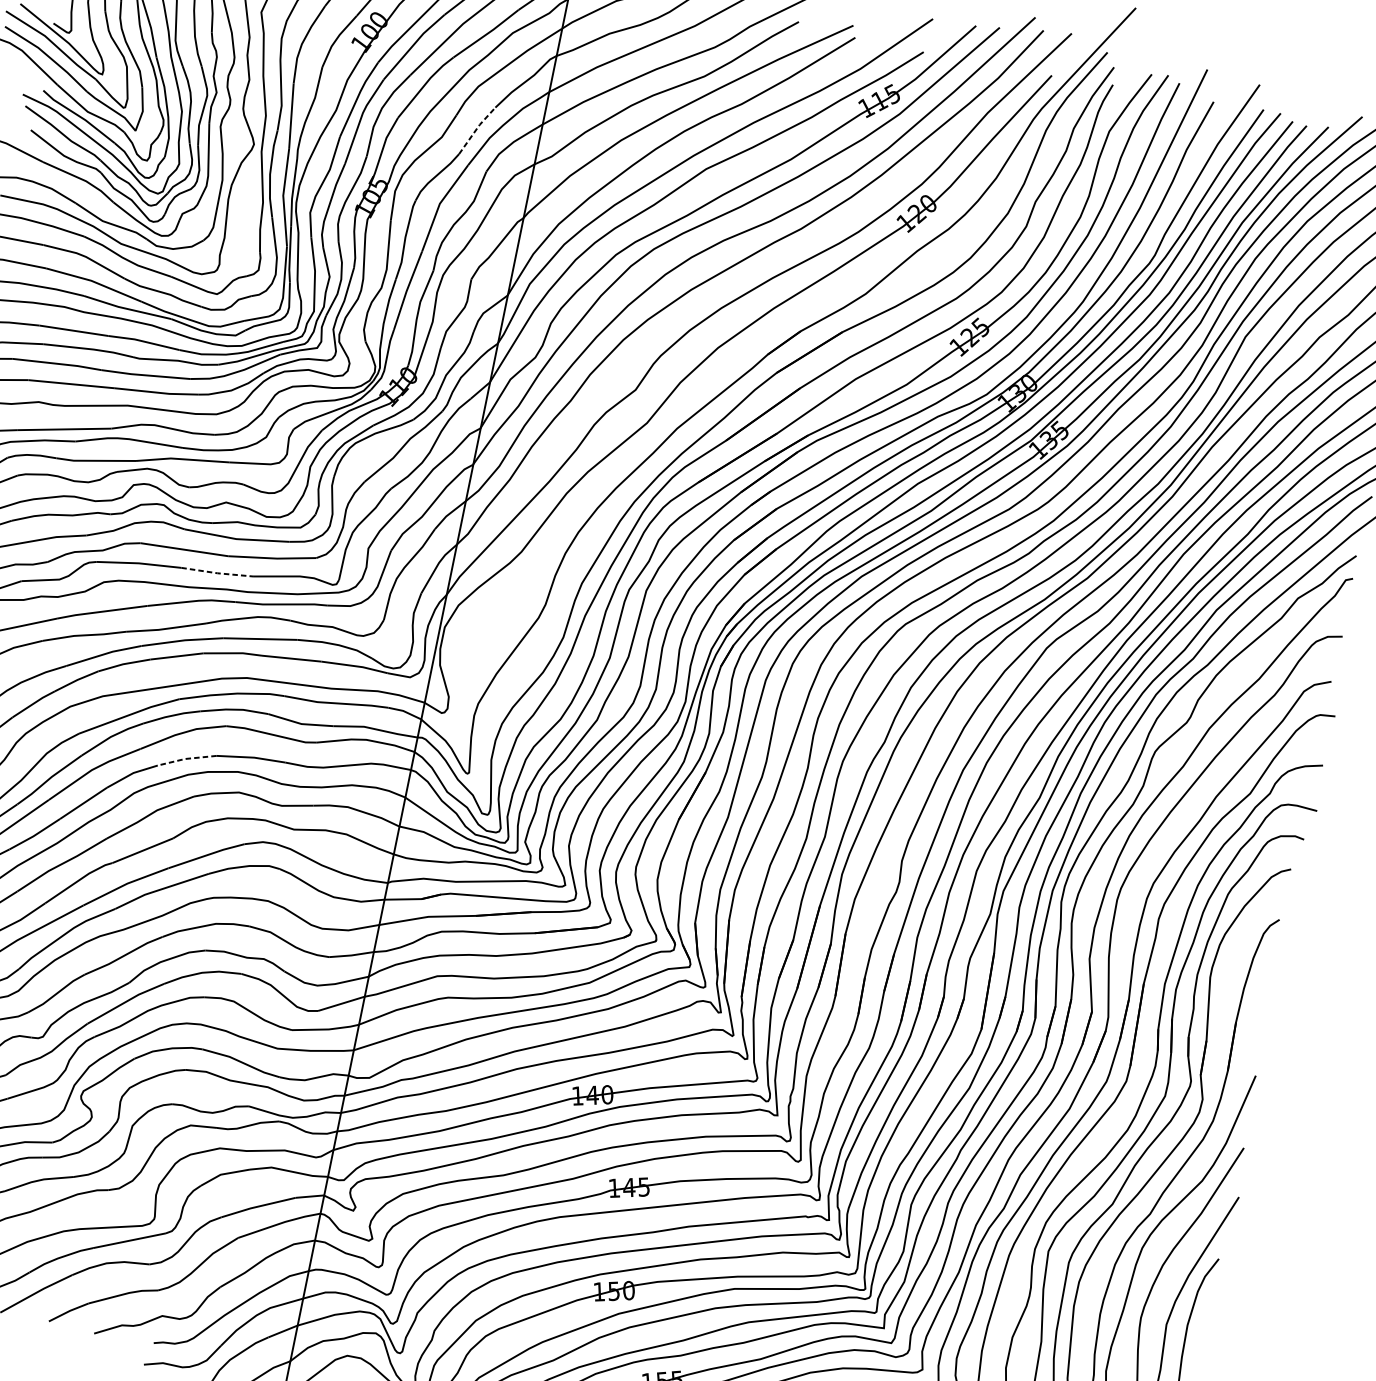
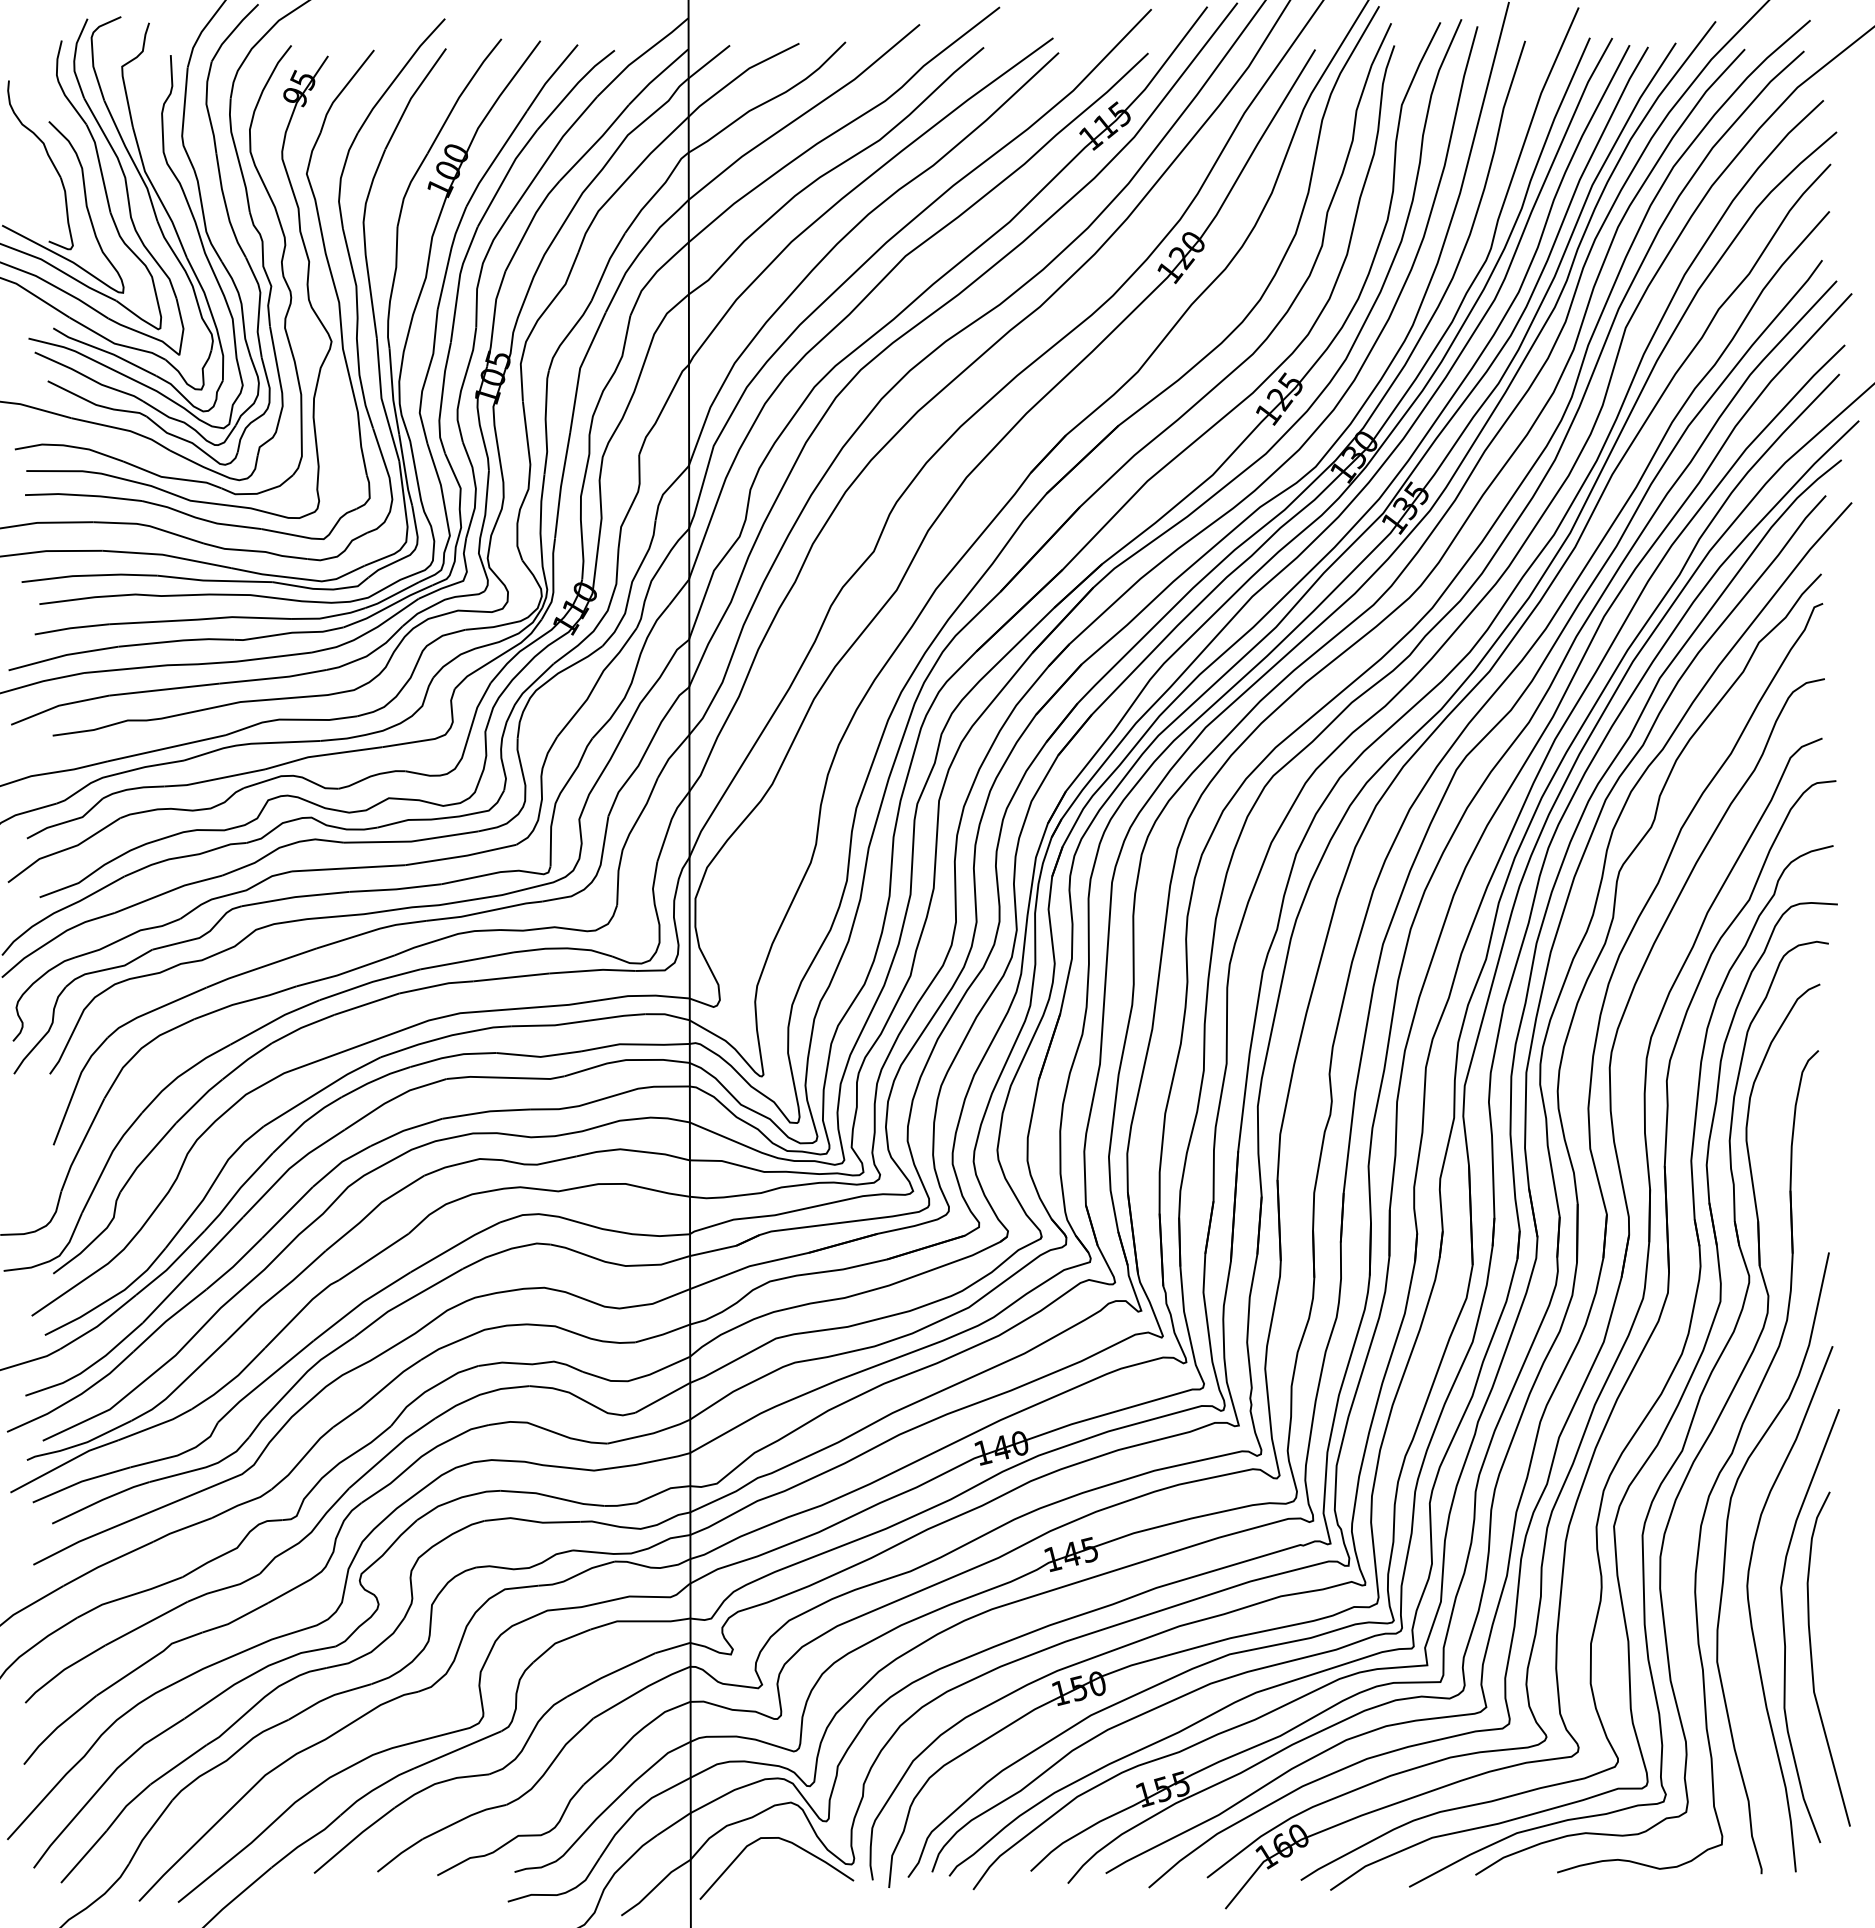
line: (476, 129) -> (606, 265), dashed -> solid
line: (217, 573) -> (396, 889), dashed -> solid
line: (186, 759) -> (405, 1130), dashed -> solid

